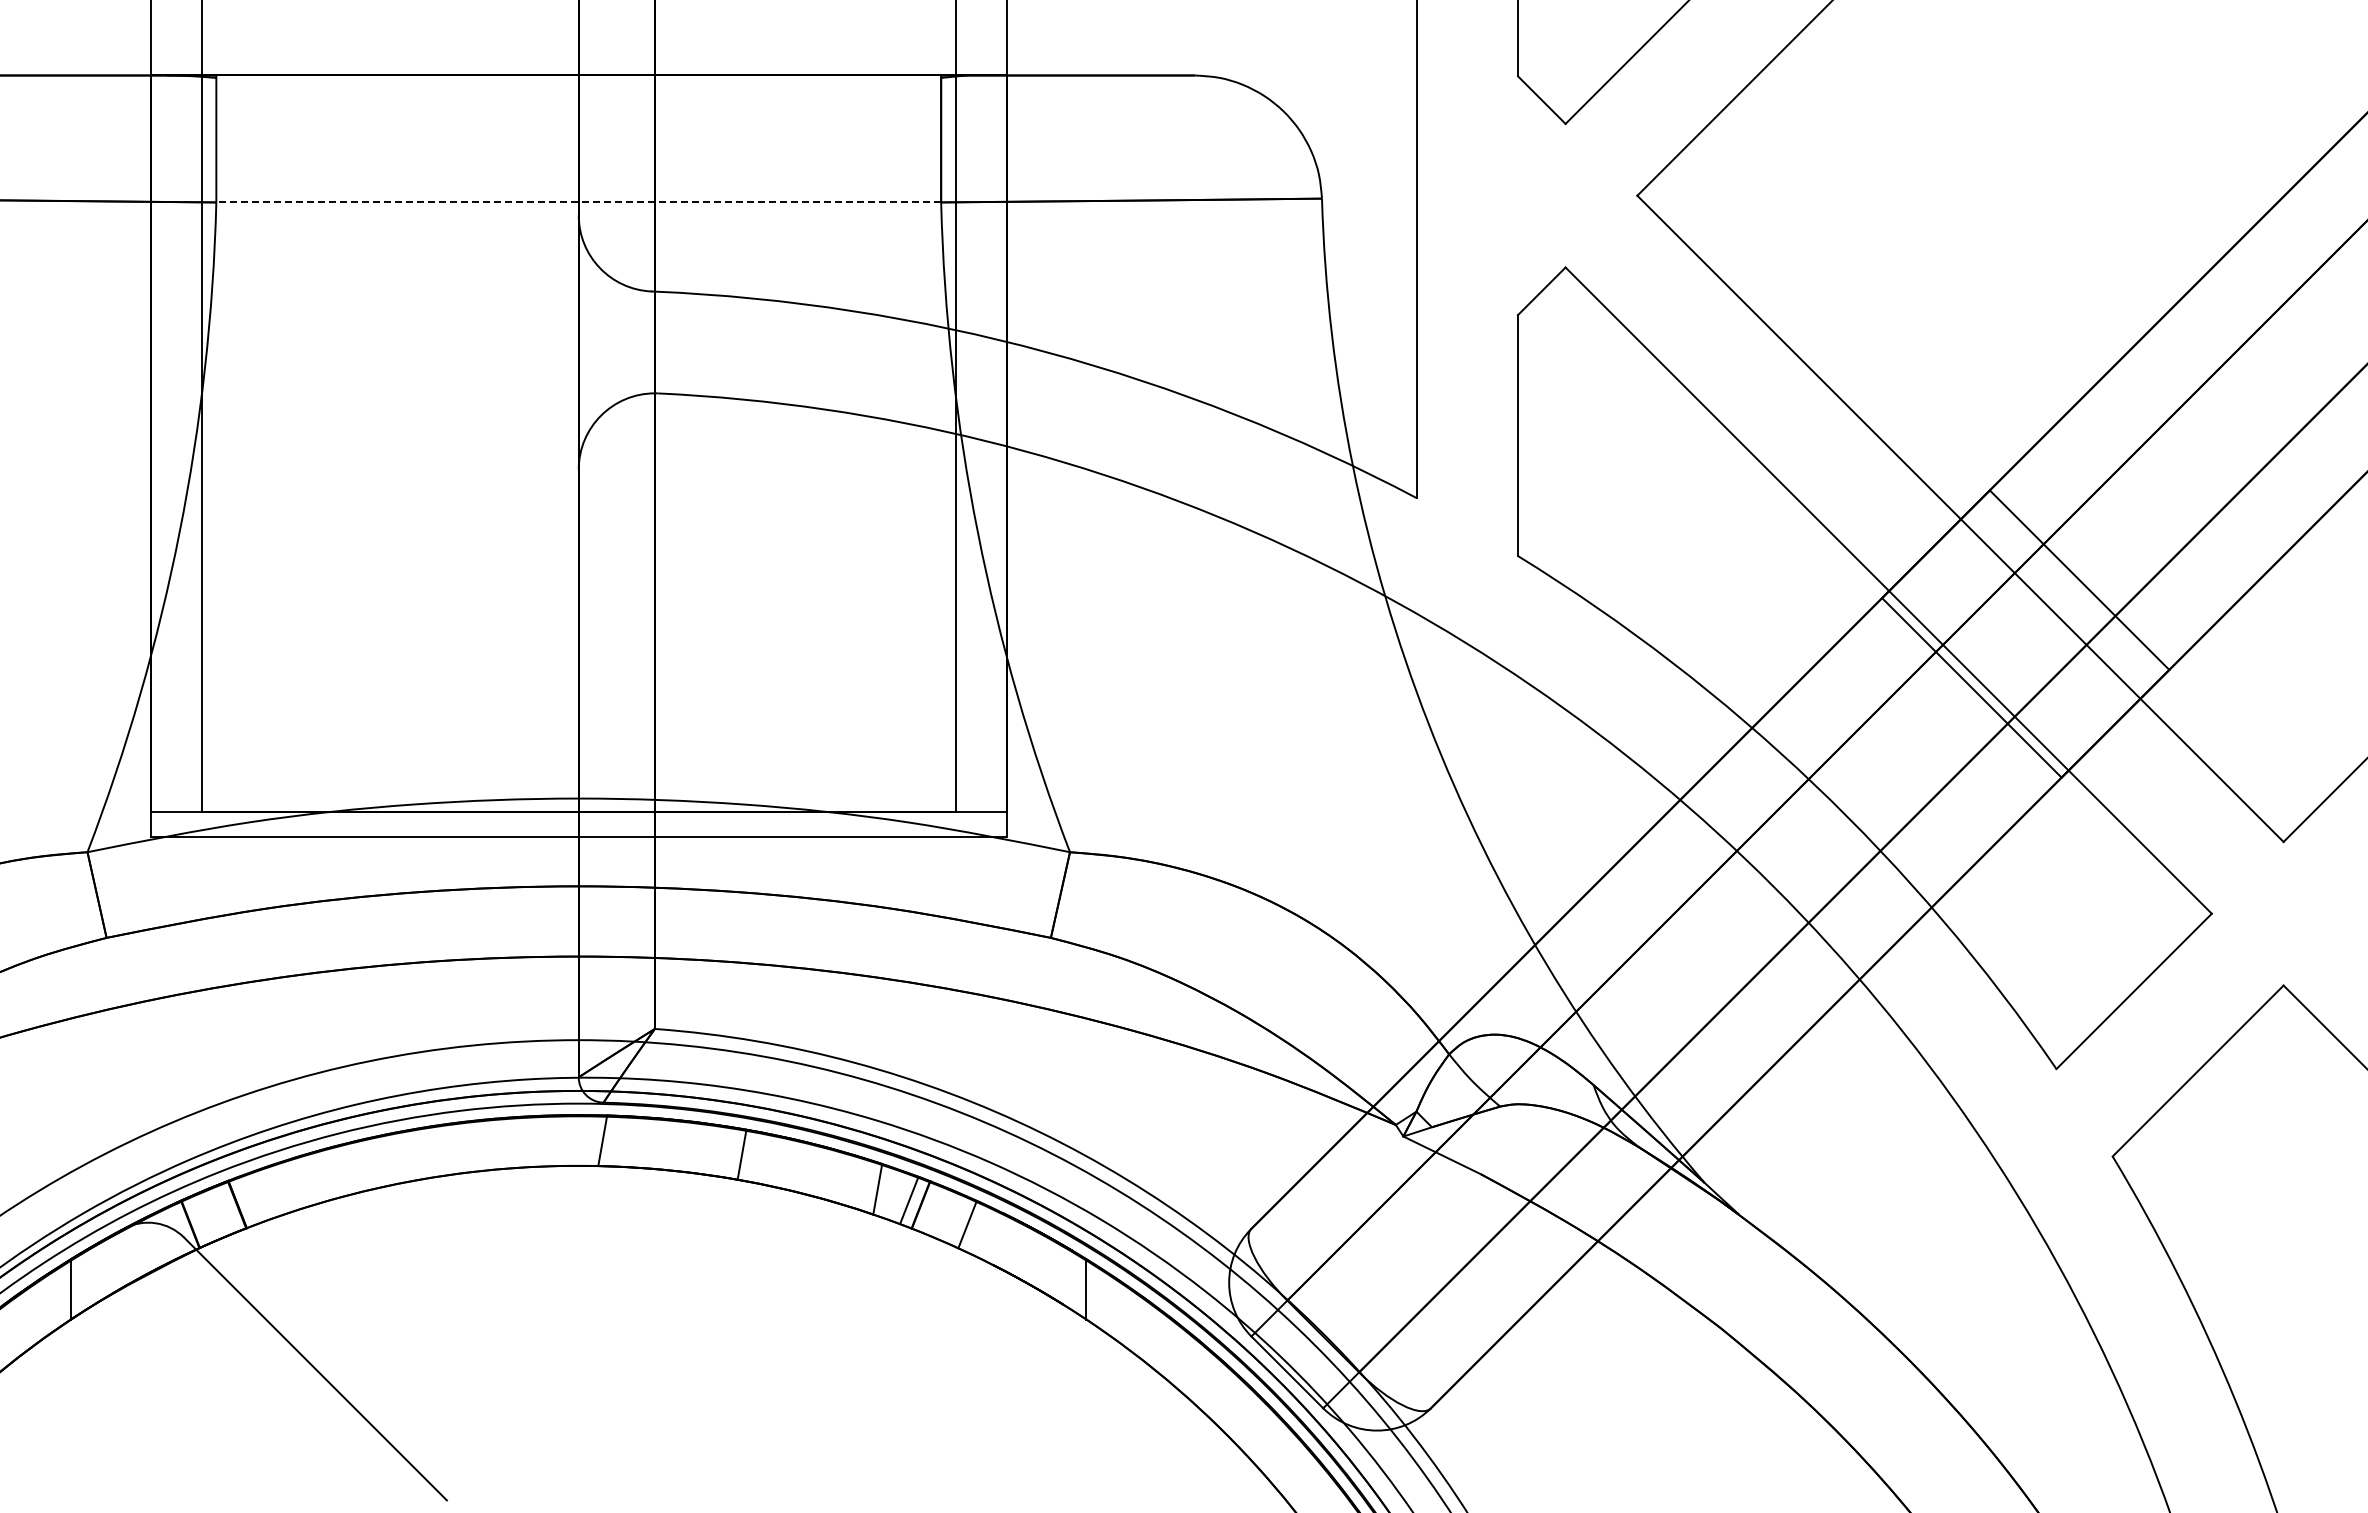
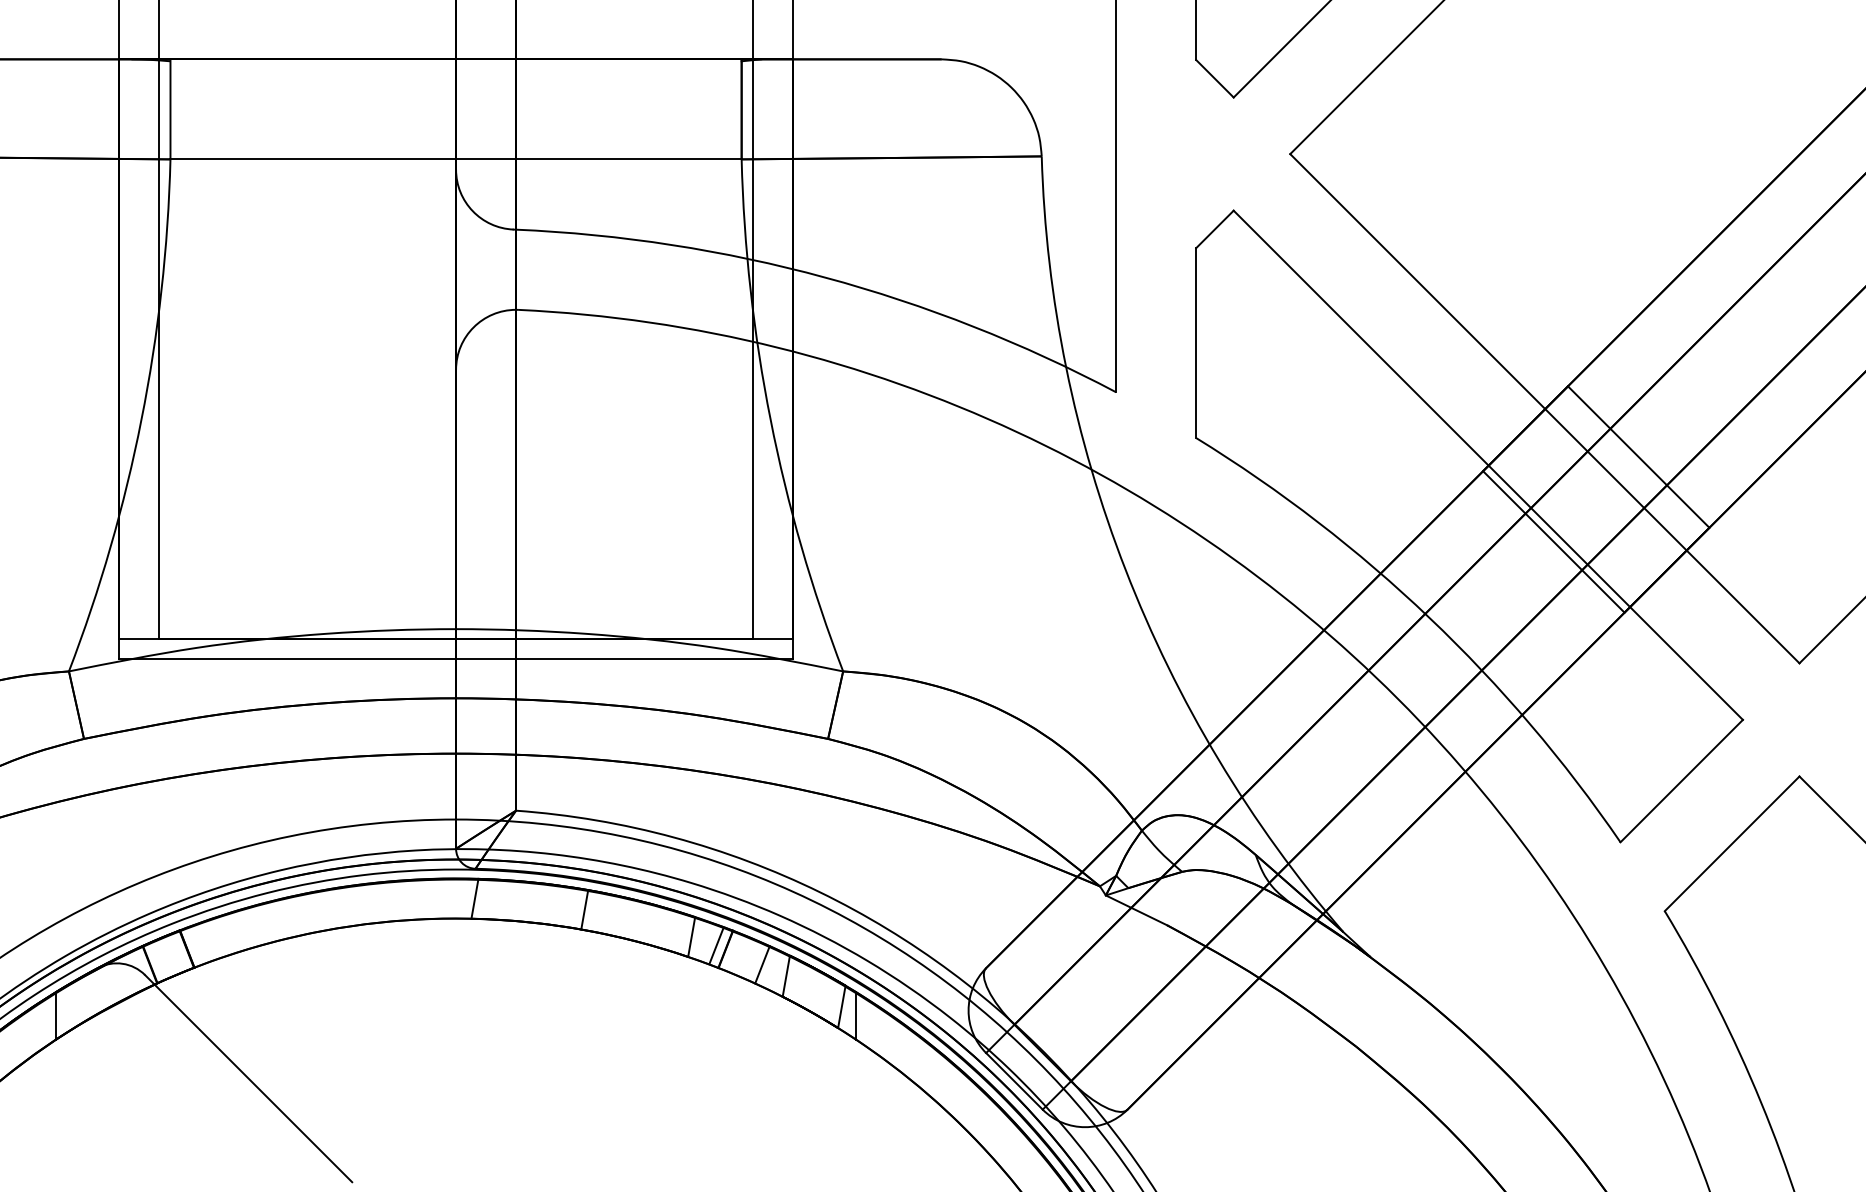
line: (578, 202) -> (455, 159), dashed -> solid
line: (997, 1239) -> (786, 976), added
line: (1068, 1277) -> (841, 1006), added

